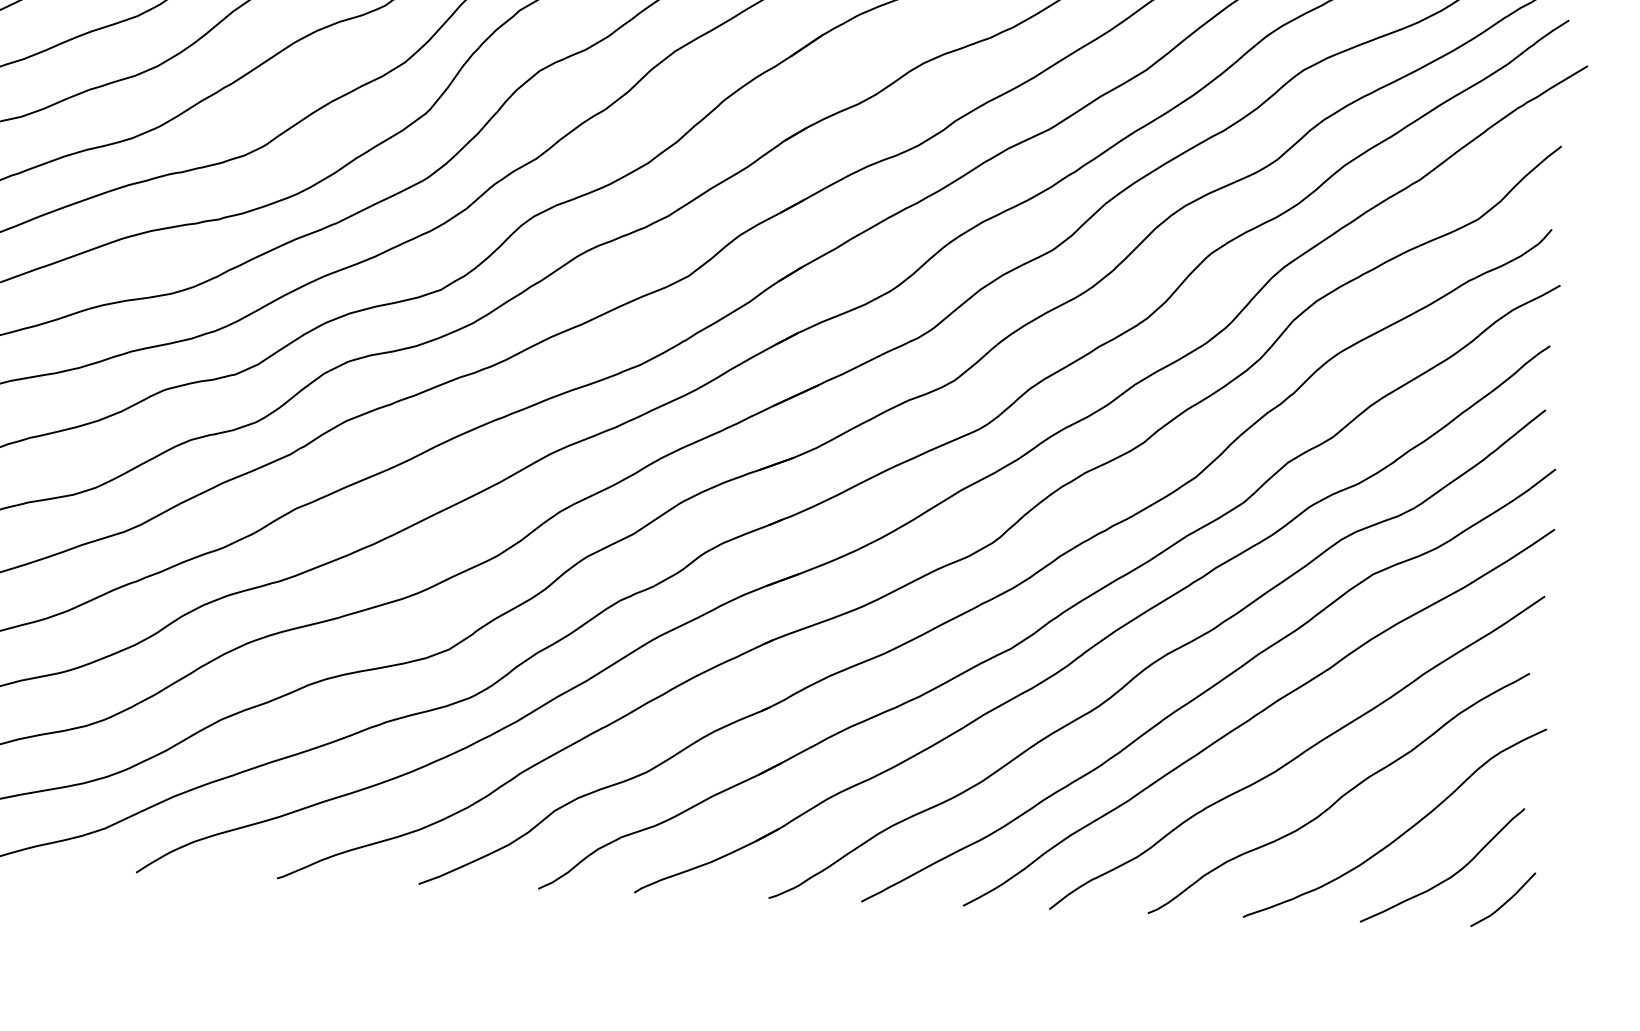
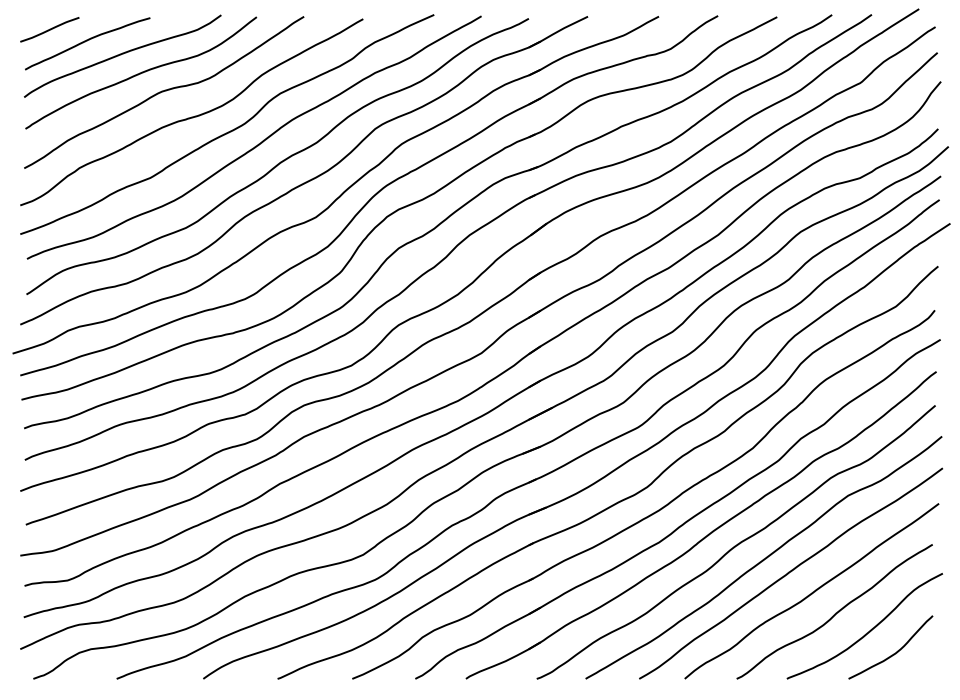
curve: (1505, 900) -> (924, 664), removed

